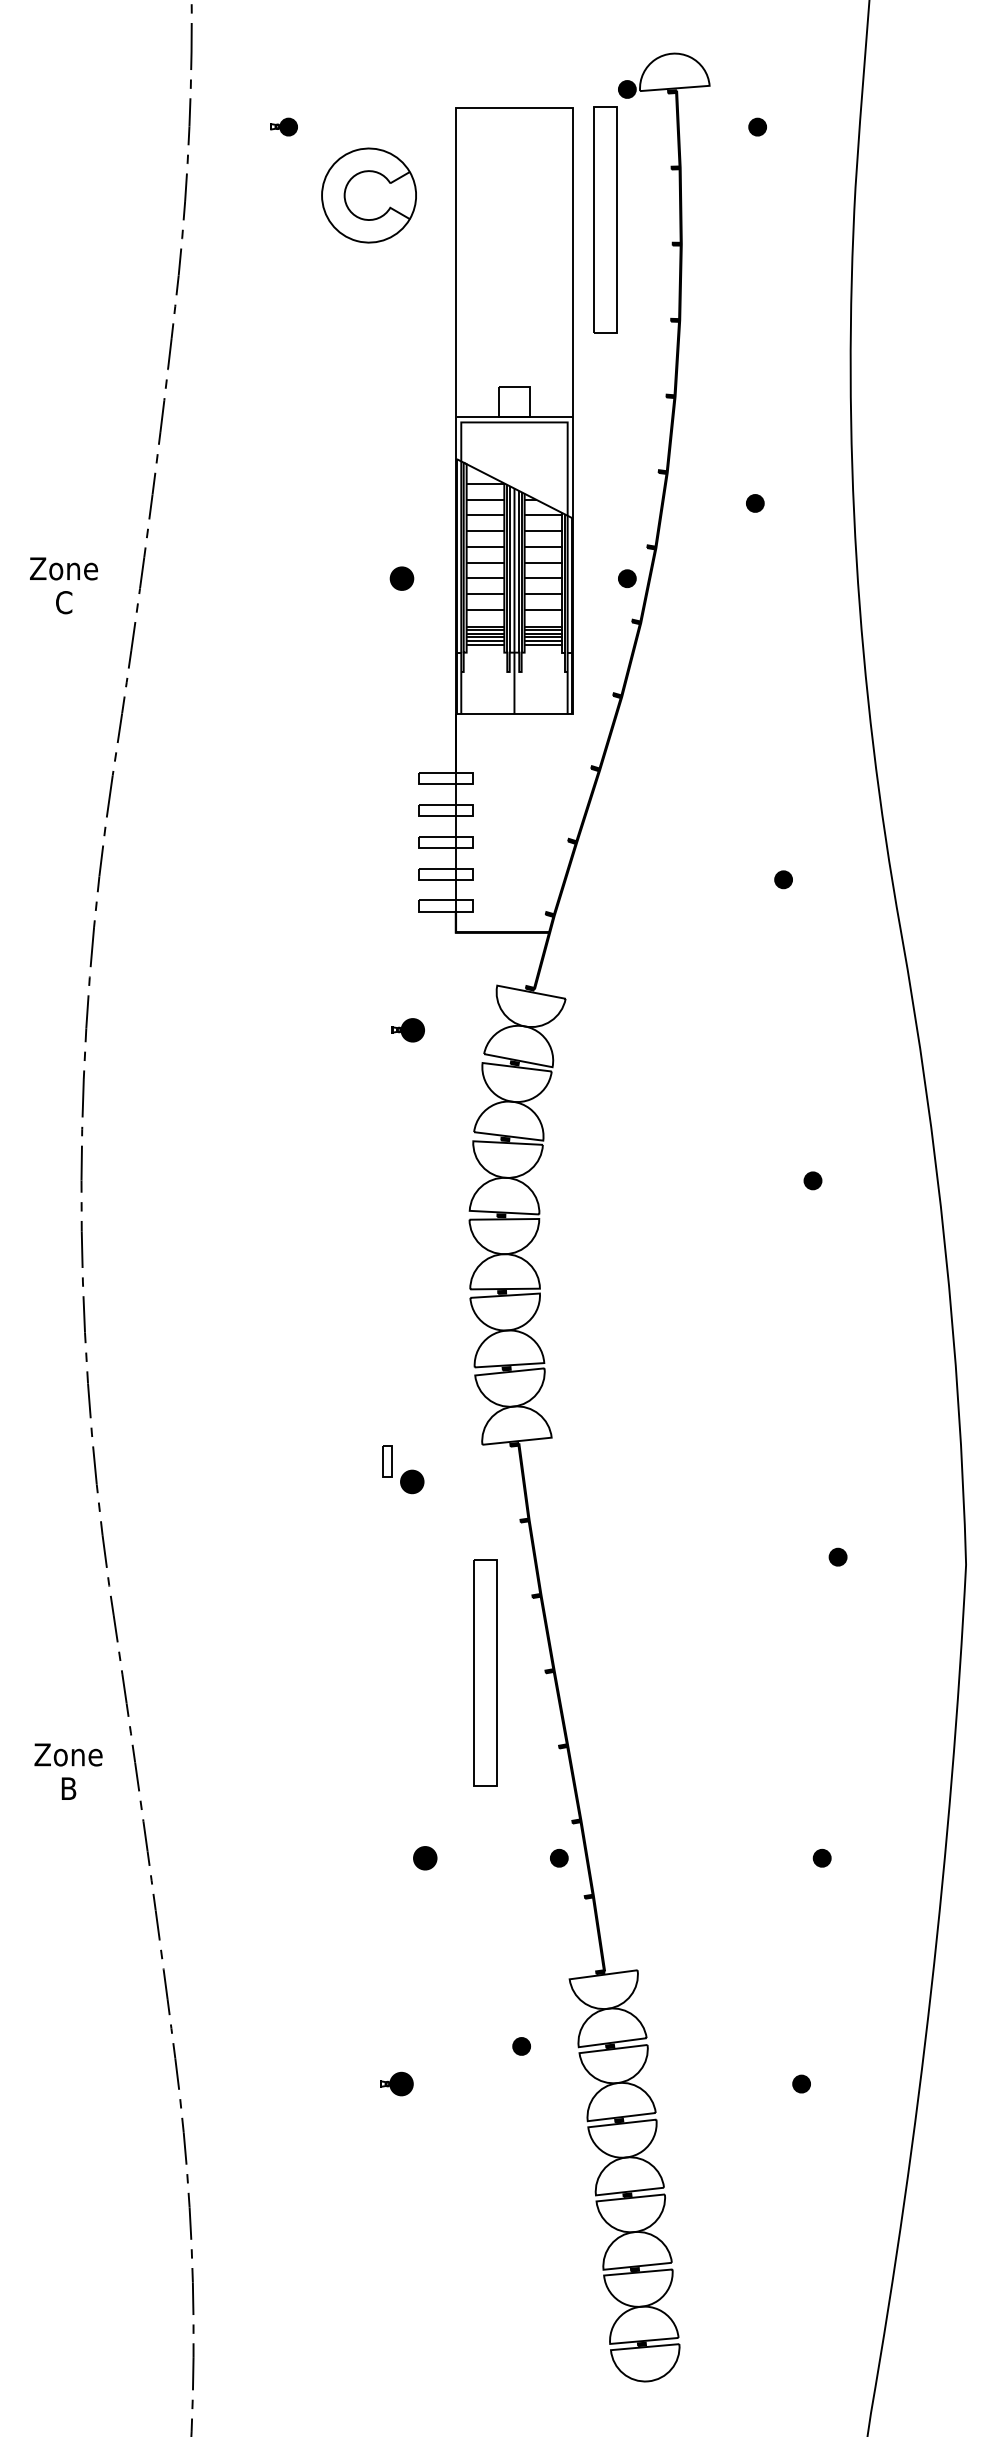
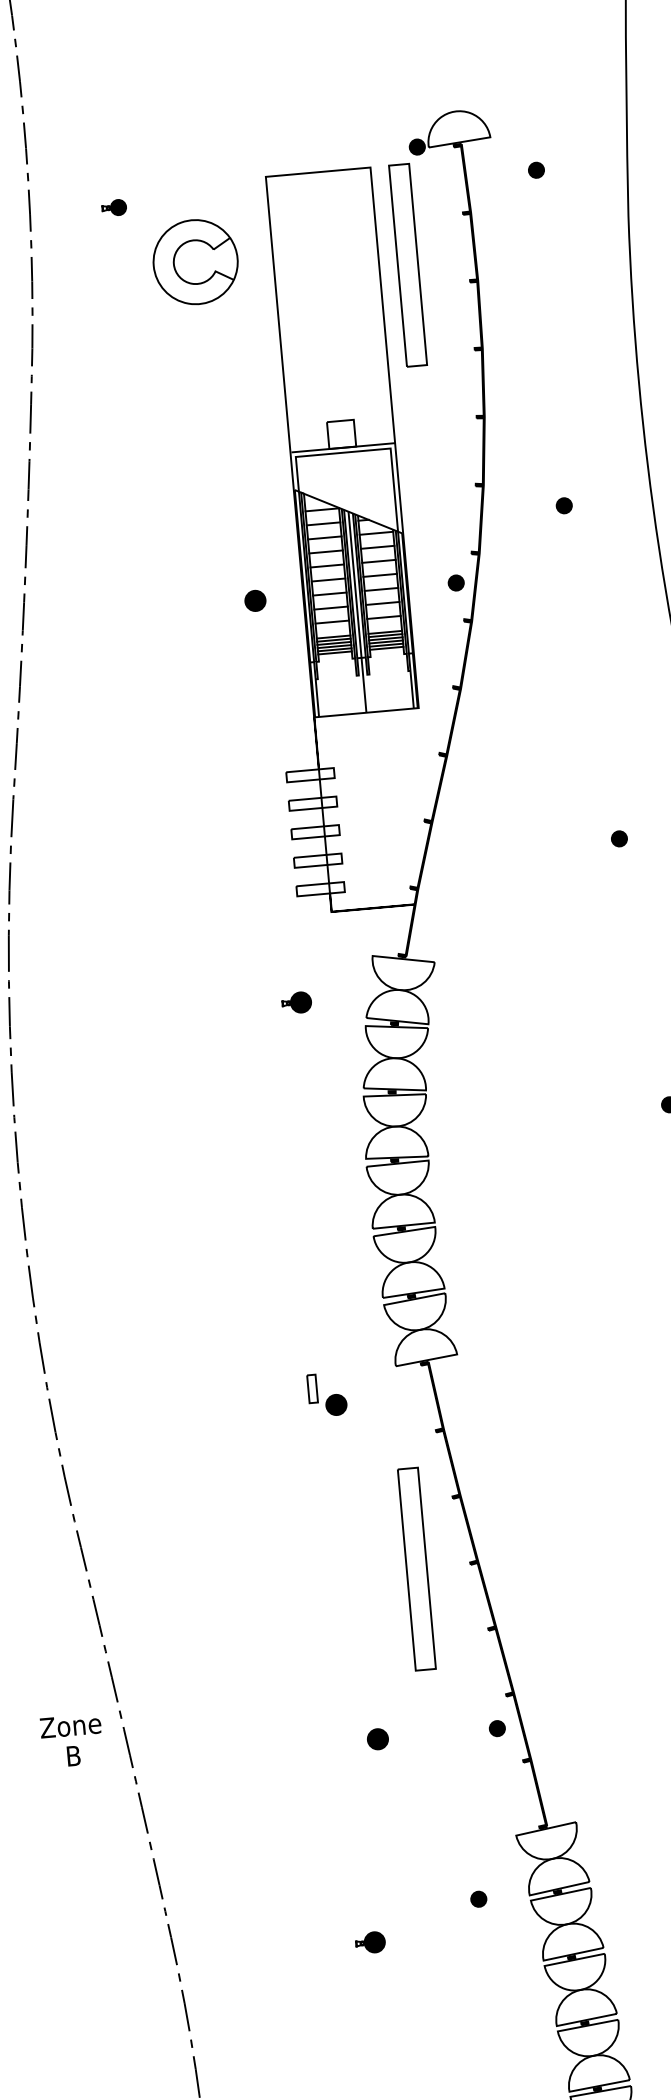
text: (68, 1771) -> (72, 1740), moved

